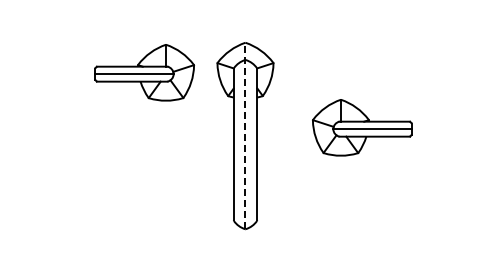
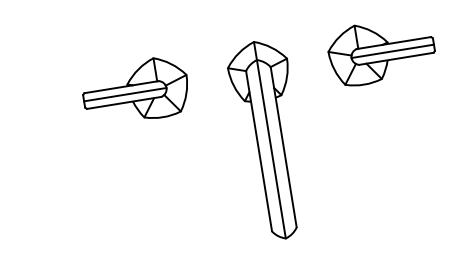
part: (144, 72) -> (135, 91), moved
part: (362, 127) -> (381, 51), moved
line: (245, 135) -> (269, 139), dashed -> solid

